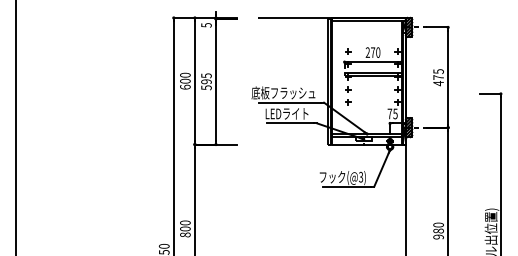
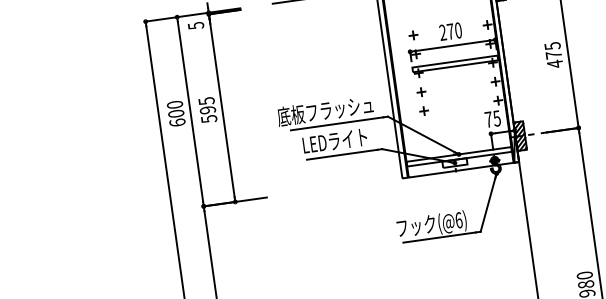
text: (361, 176) -> (459, 219), (@3) -> (@6)

